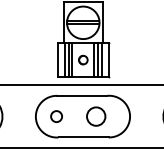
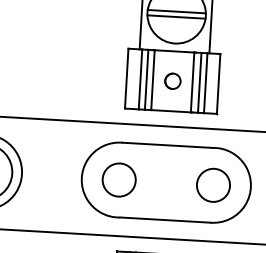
circle: (56, 116) -> (118, 179), size x1.67
circle: (96, 116) -> (213, 185), moved

